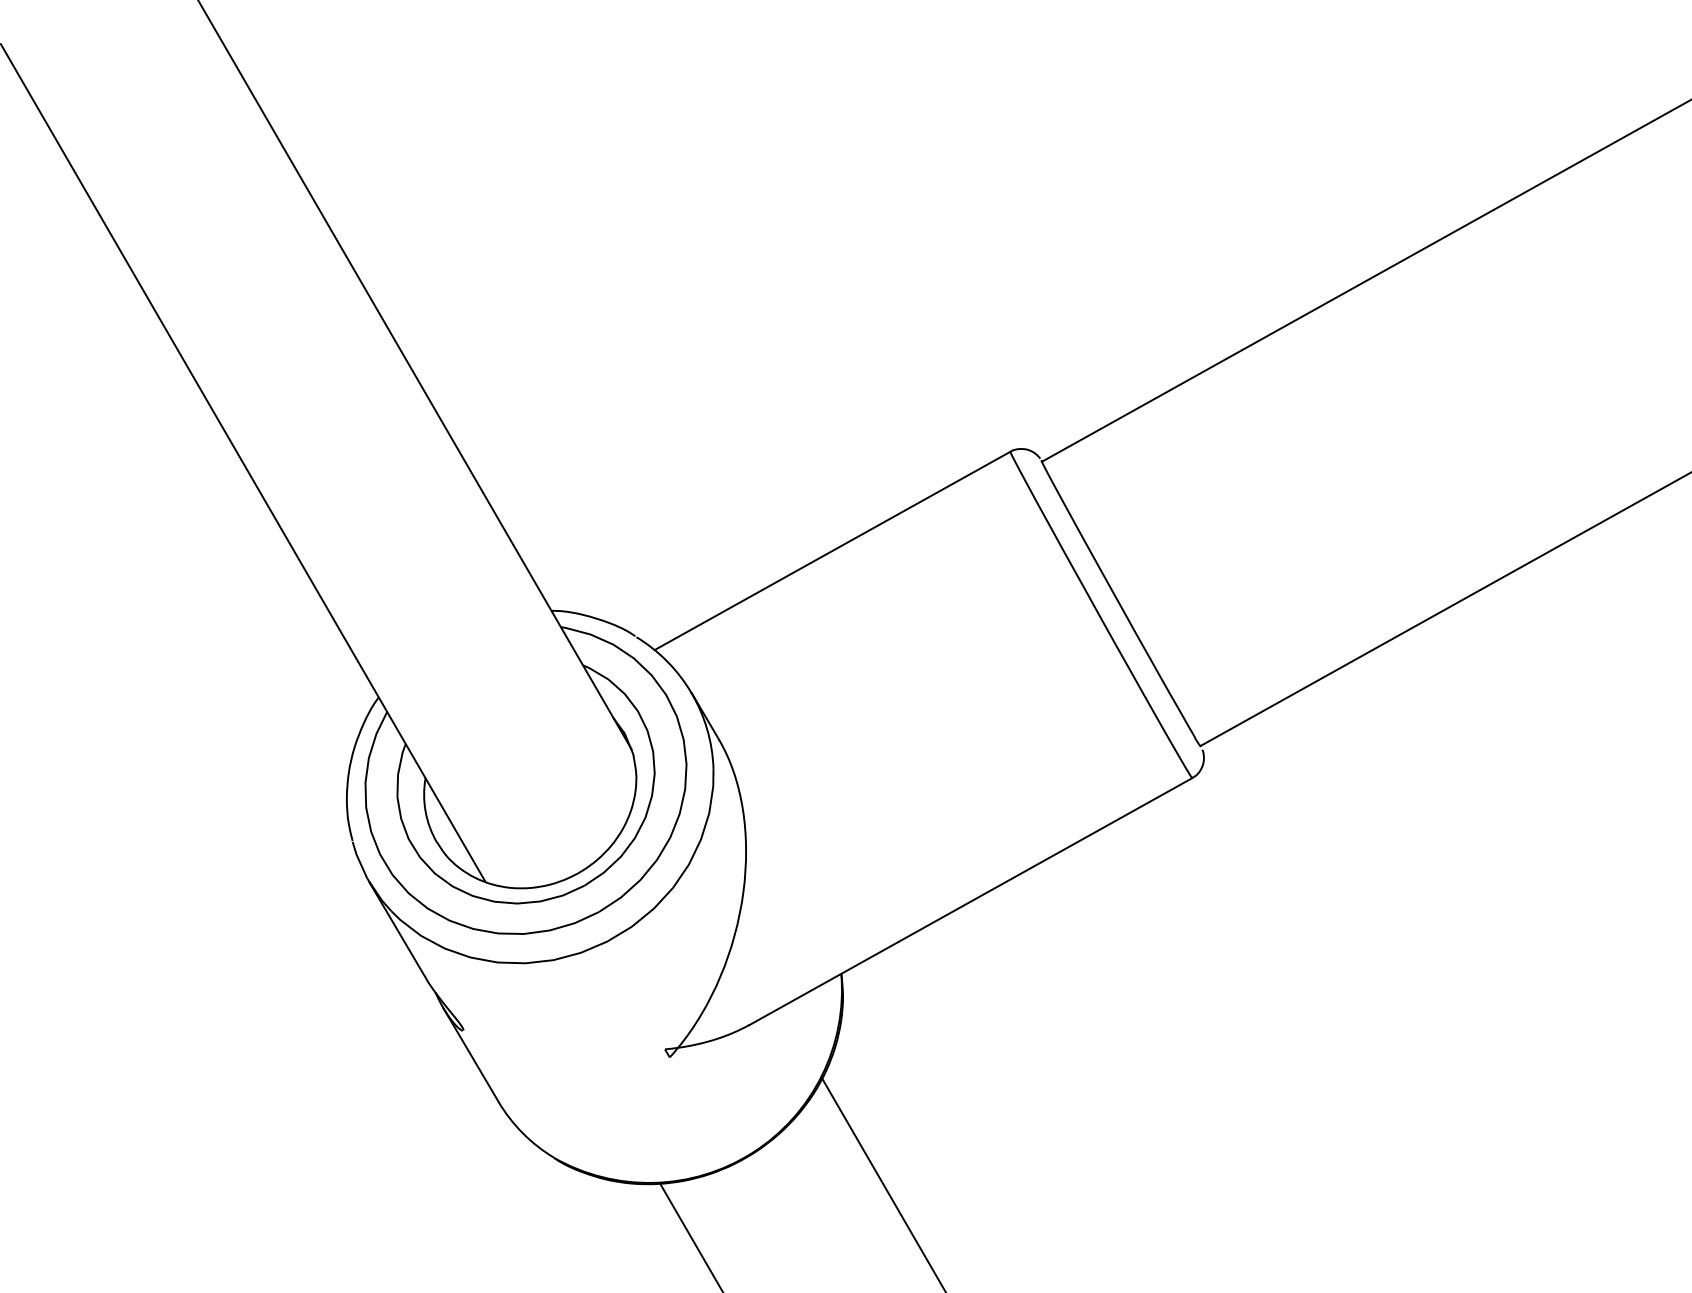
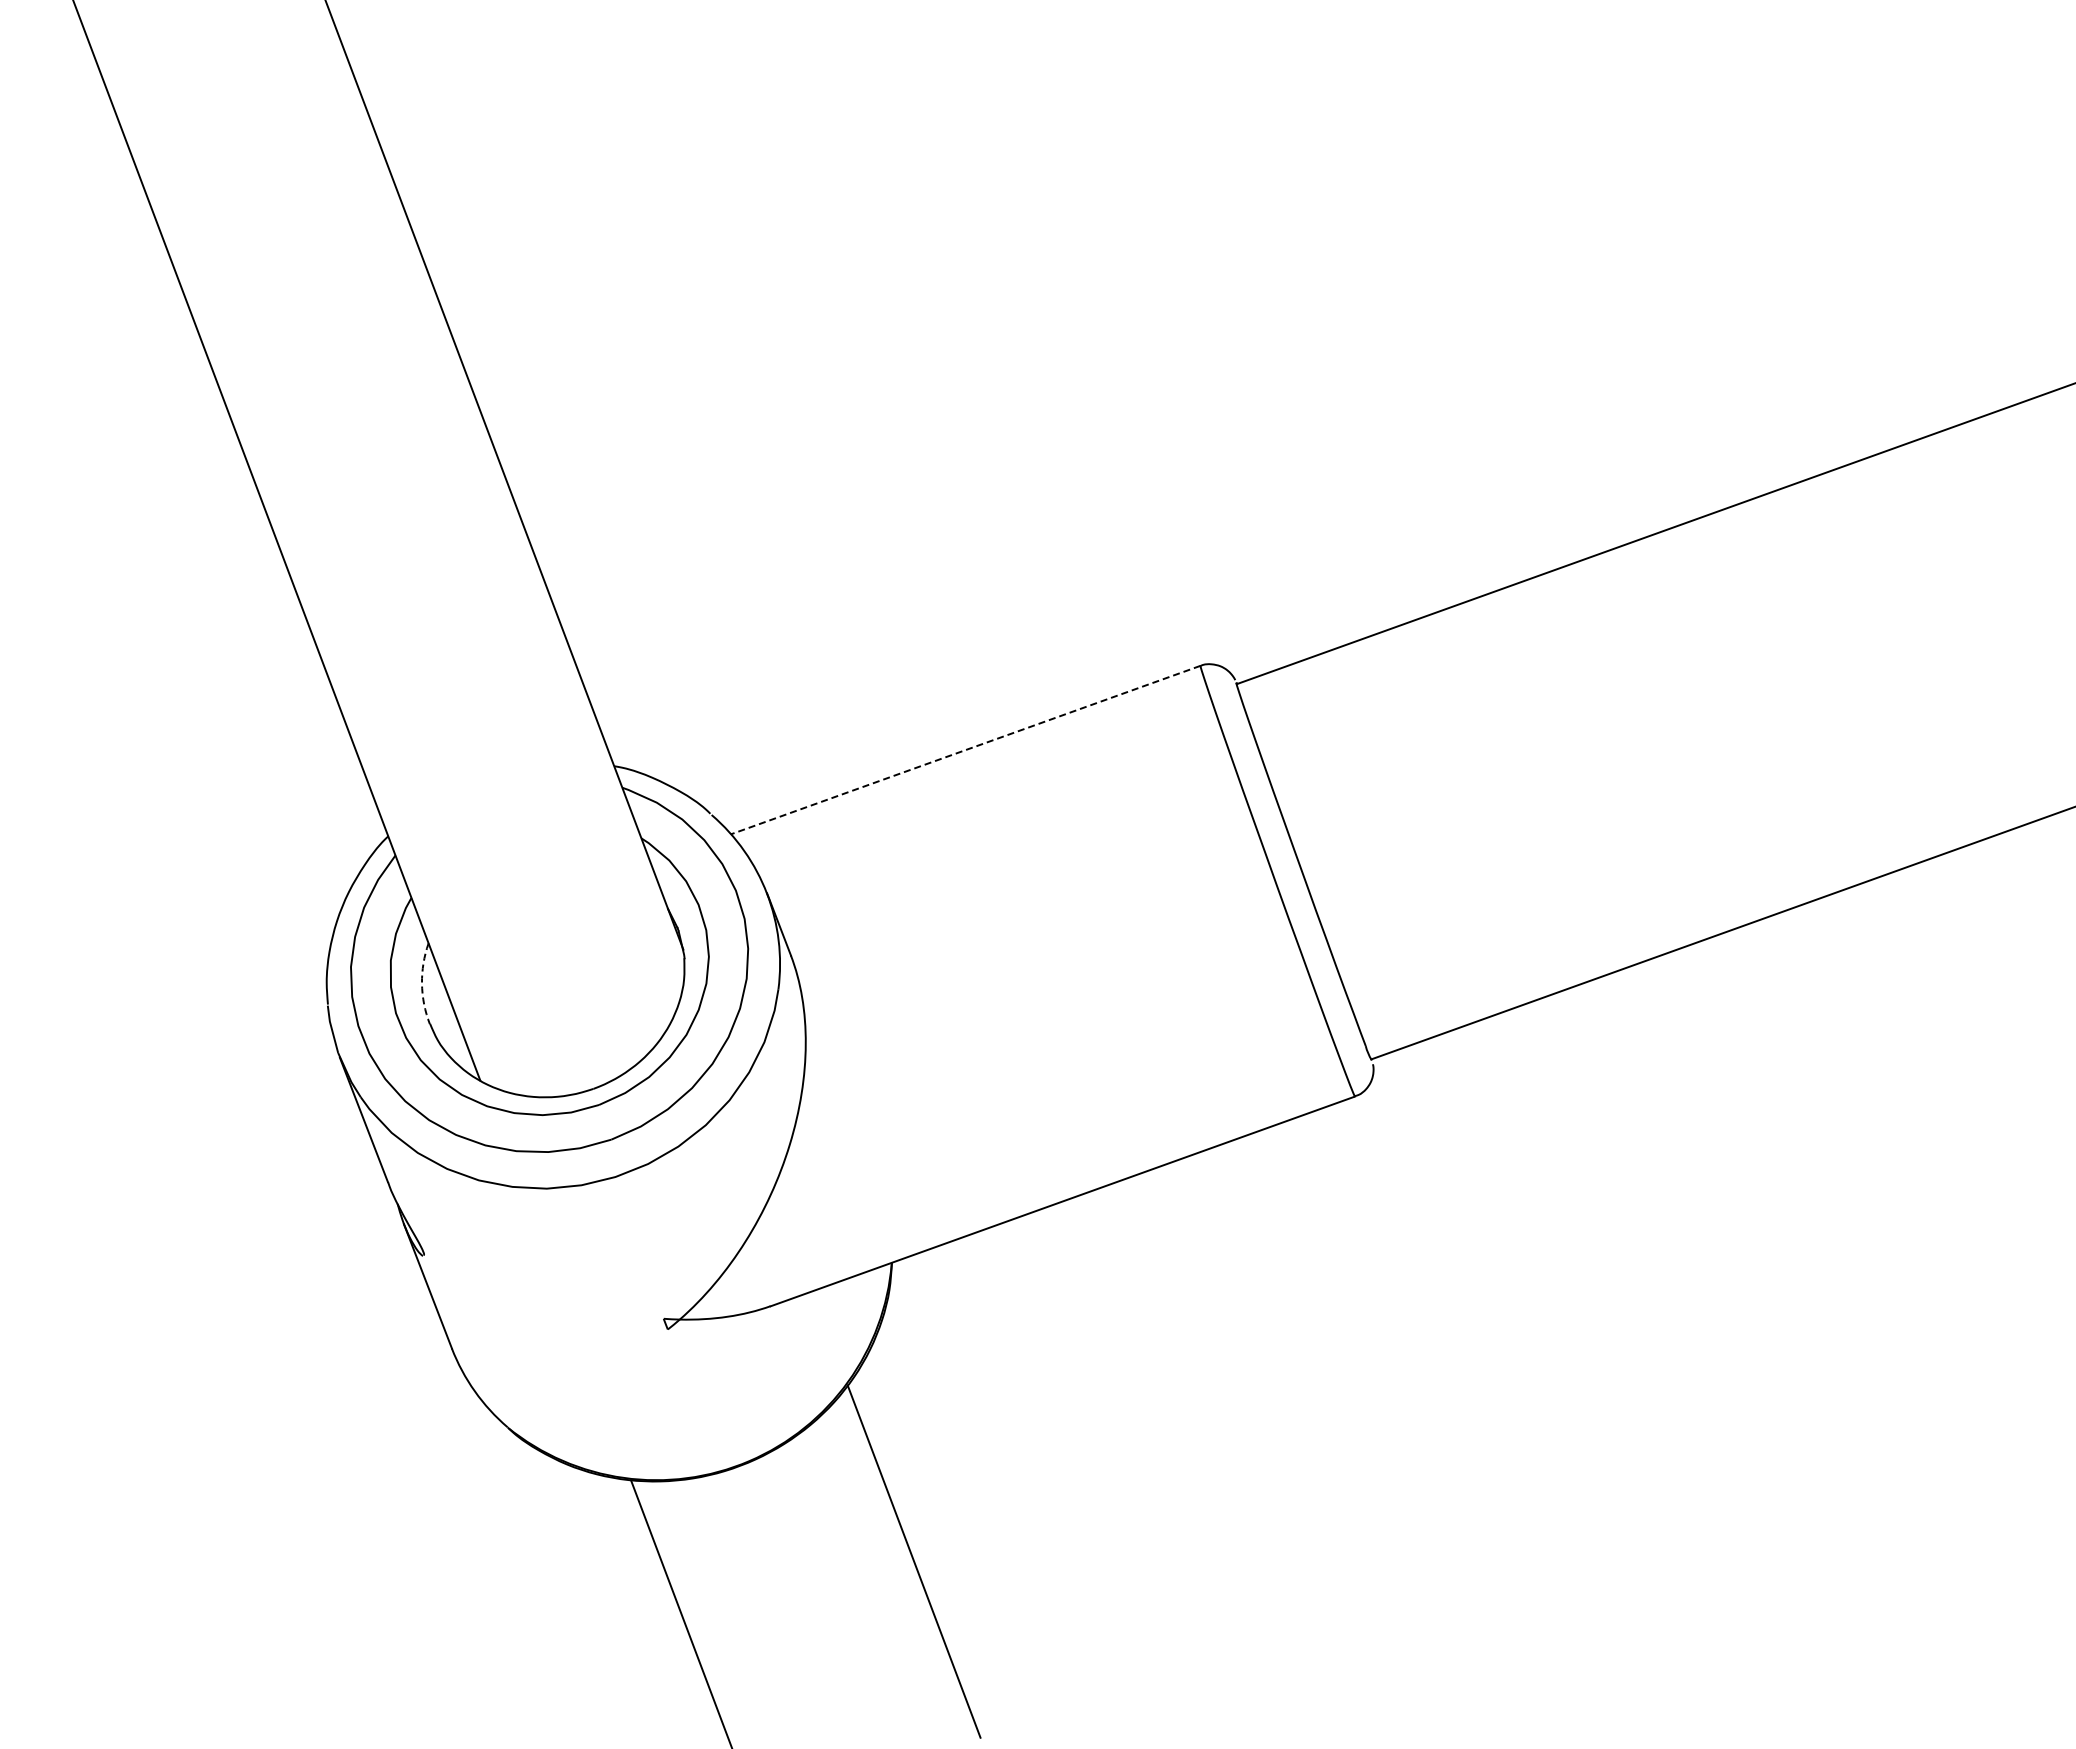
line: (832, 551) -> (965, 750), solid -> dashed
arc: (426, 811) -> (422, 983), solid -> dashed

